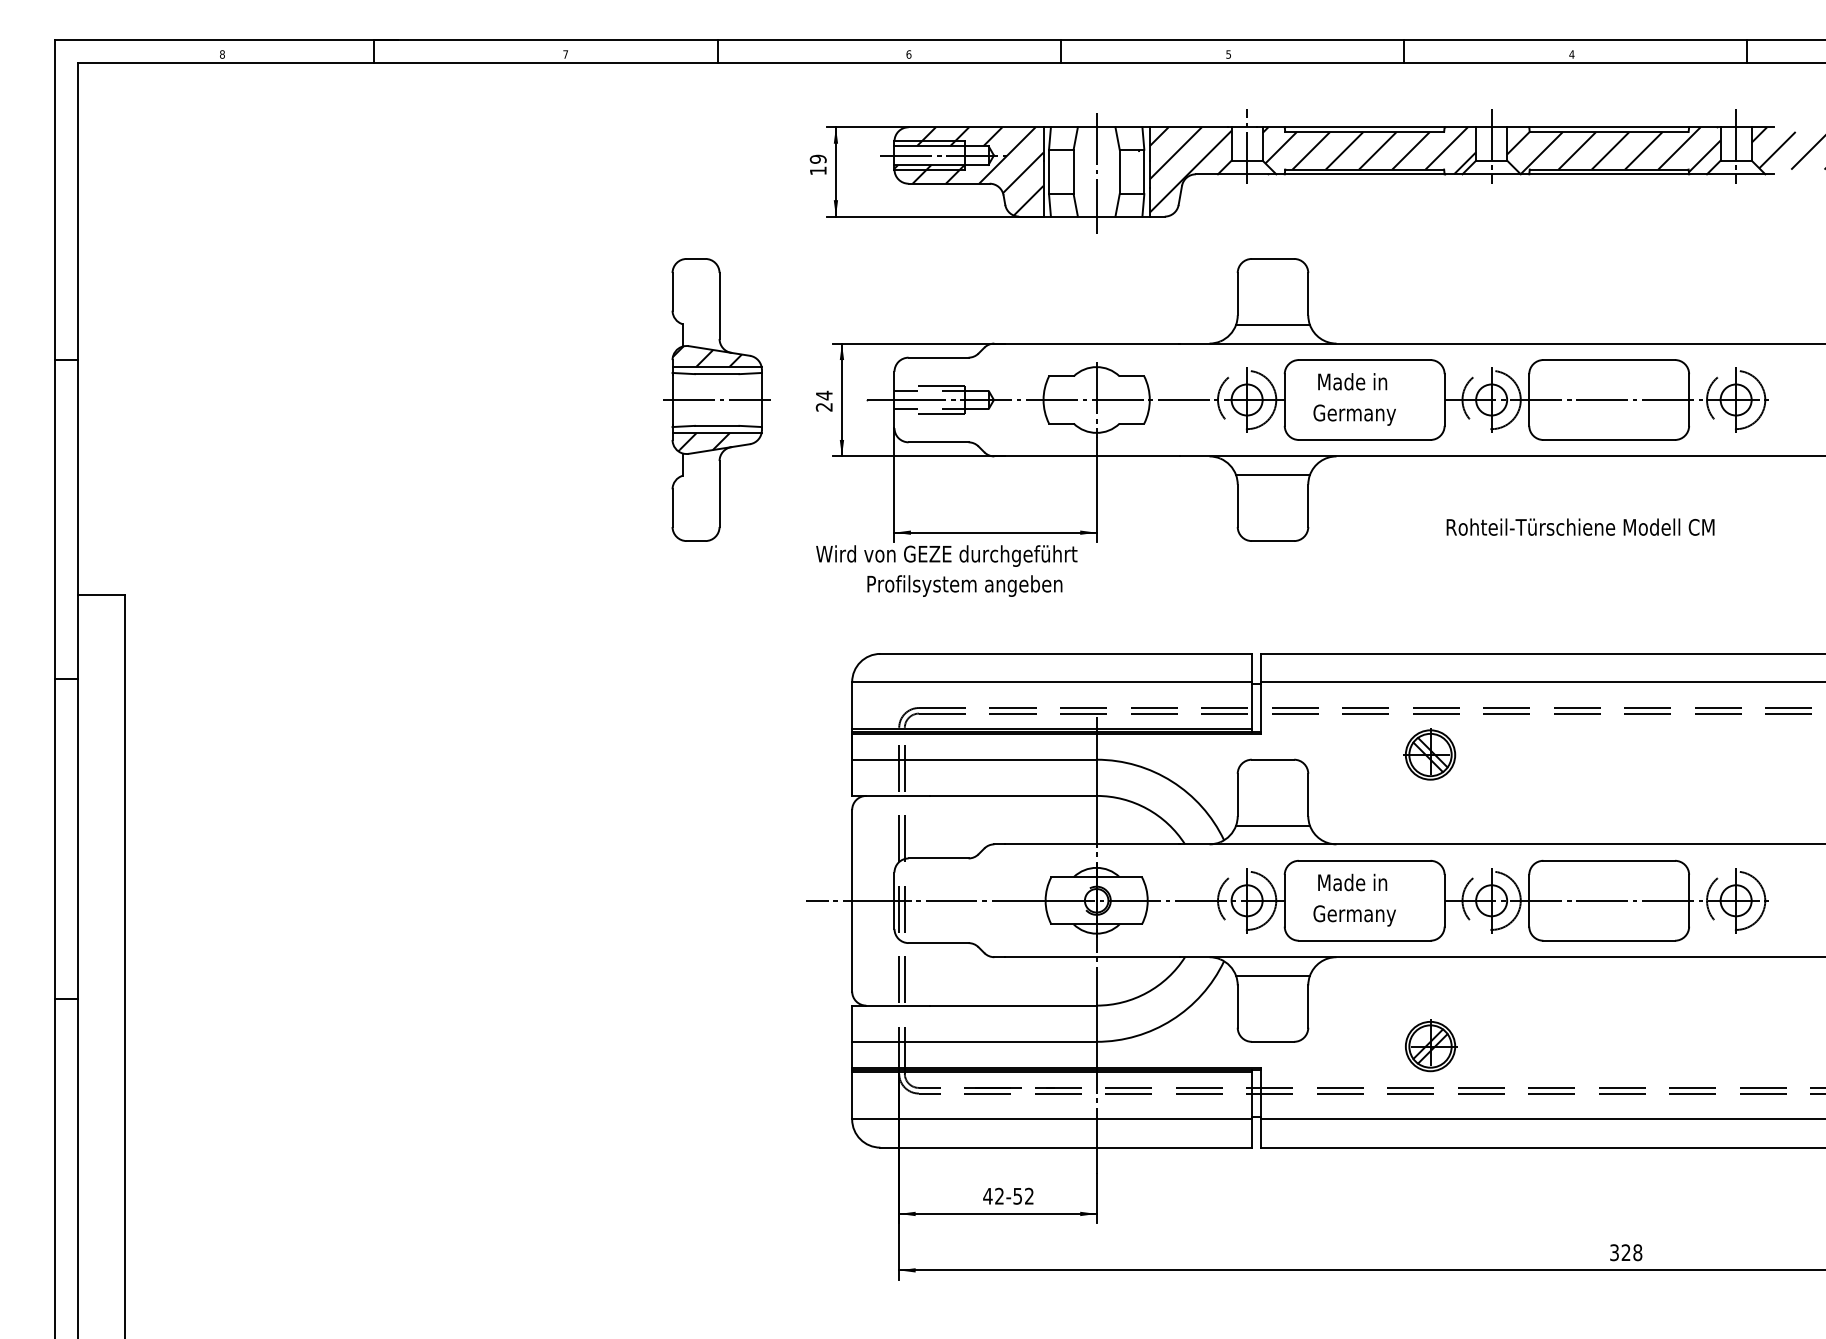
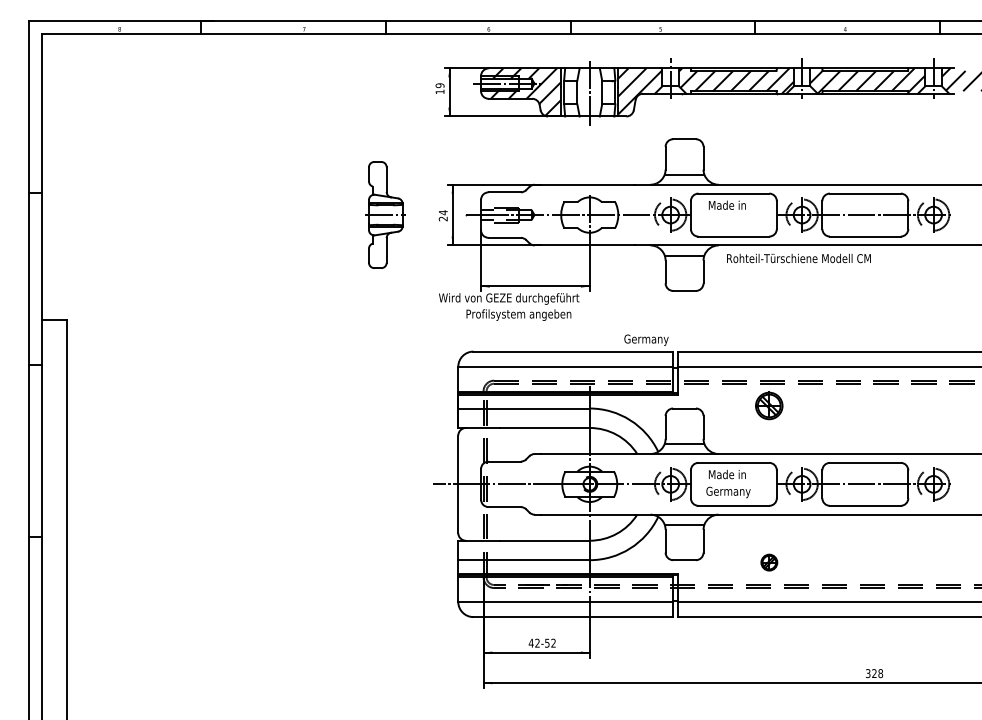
part: (716, 398) -> (385, 214), size x0.7
text: (1354, 413) -> (646, 339), moved
text: (1579, 527) -> (798, 258), moved
part: (1430, 1046) -> (769, 562), size x0.6

